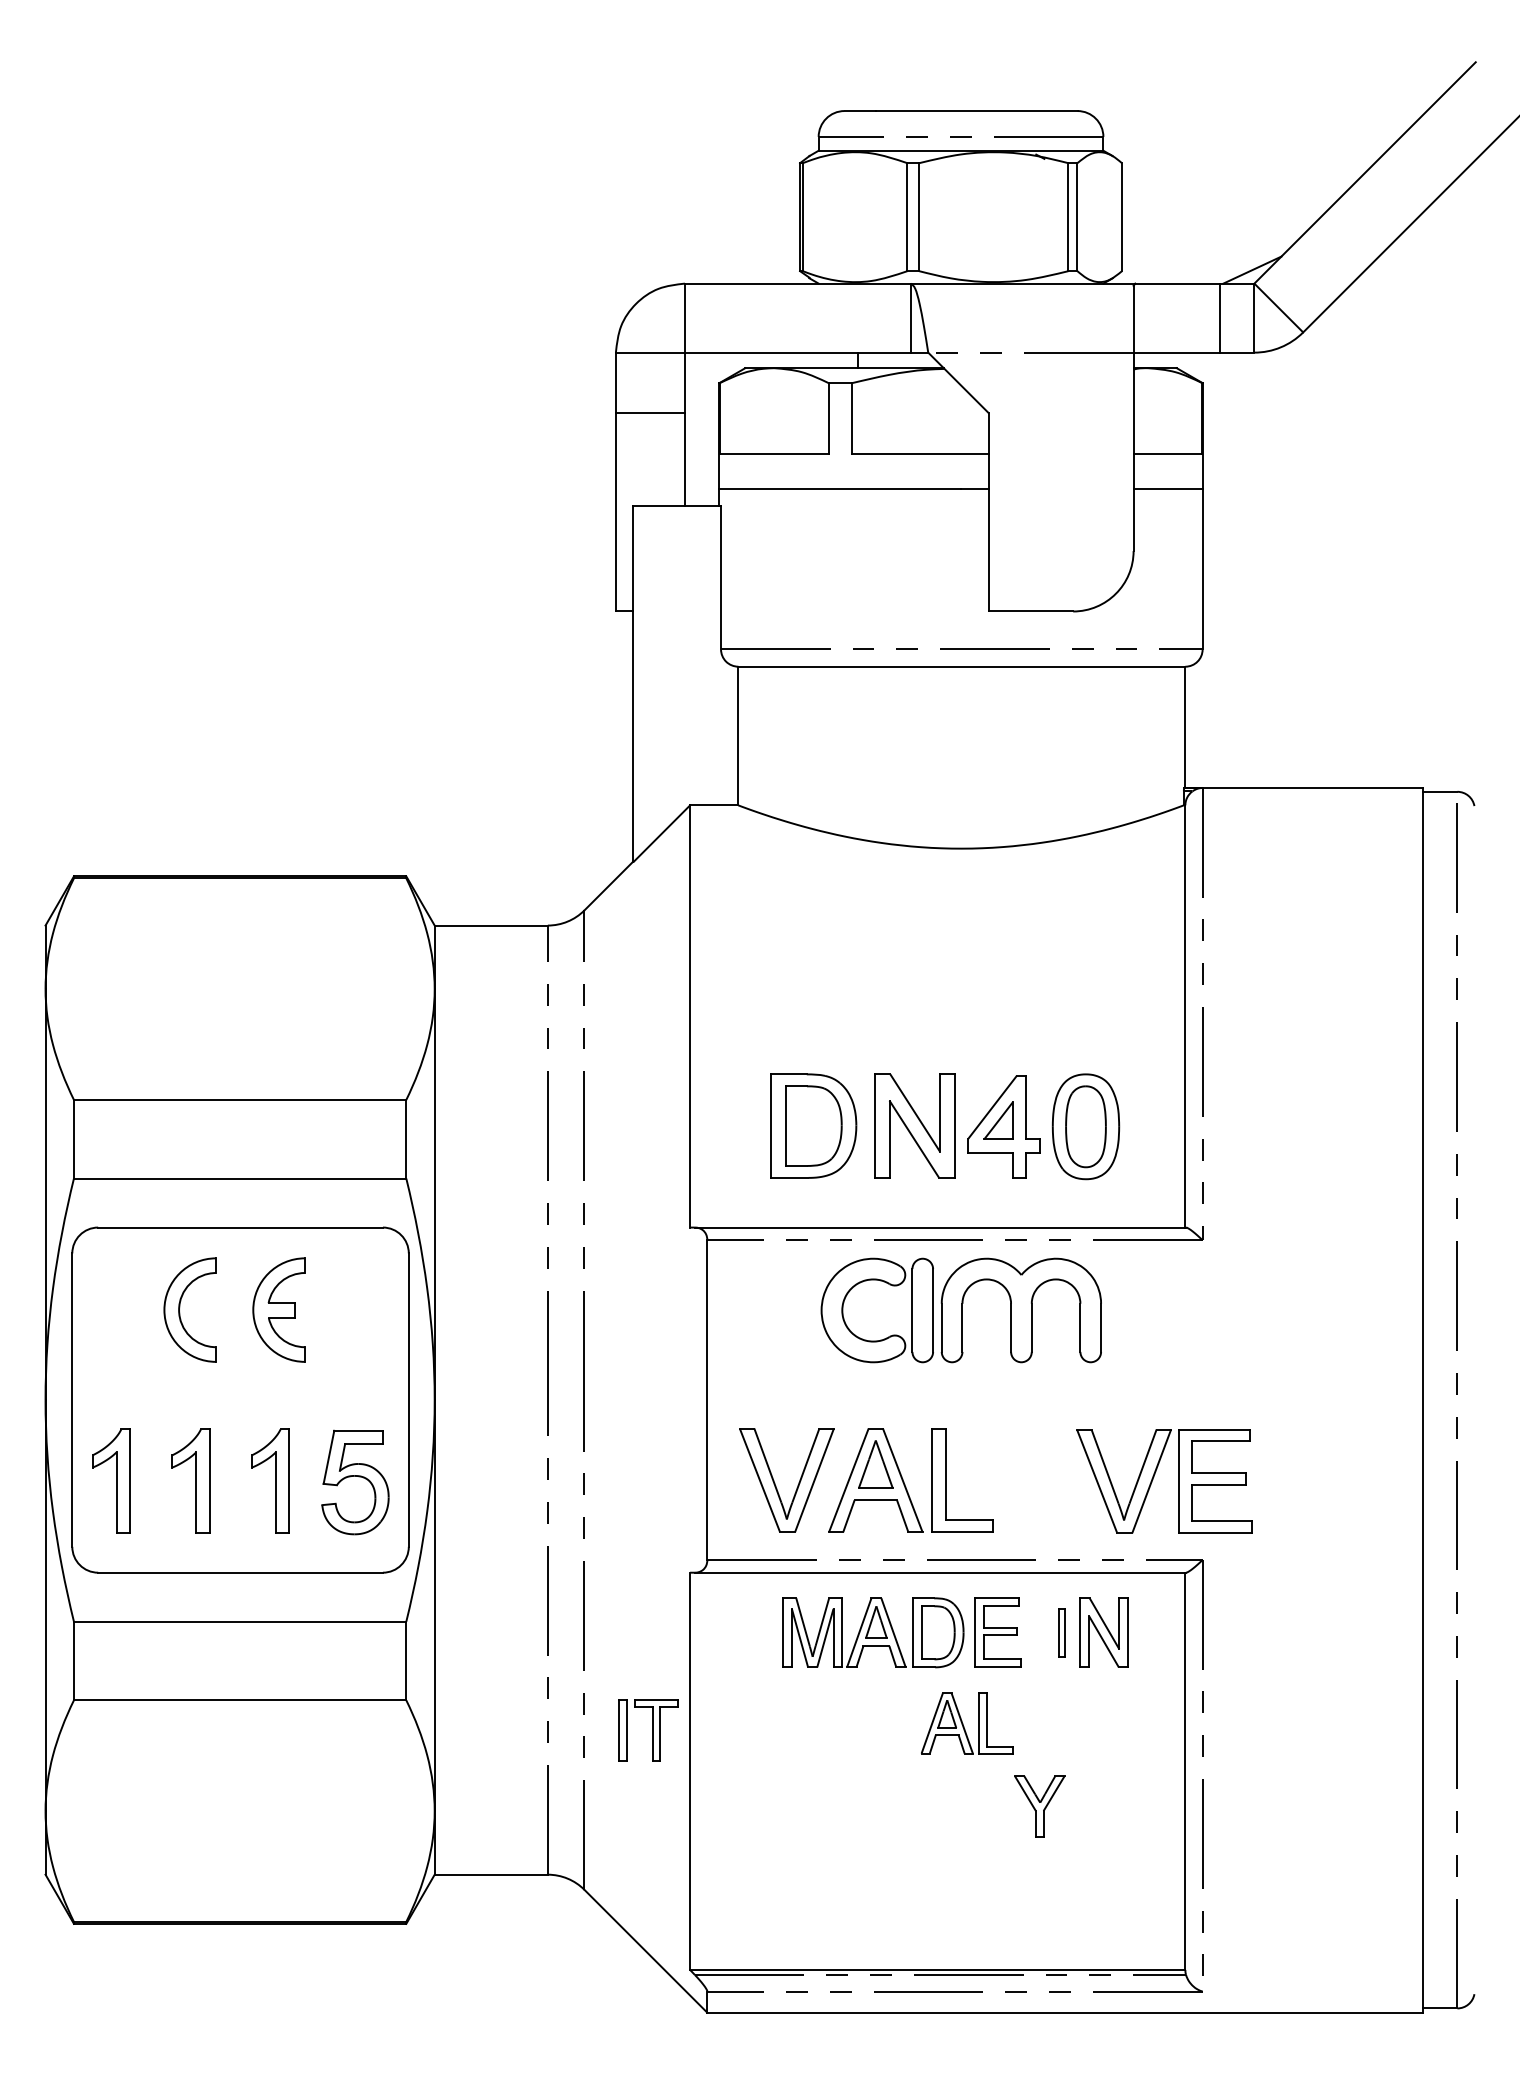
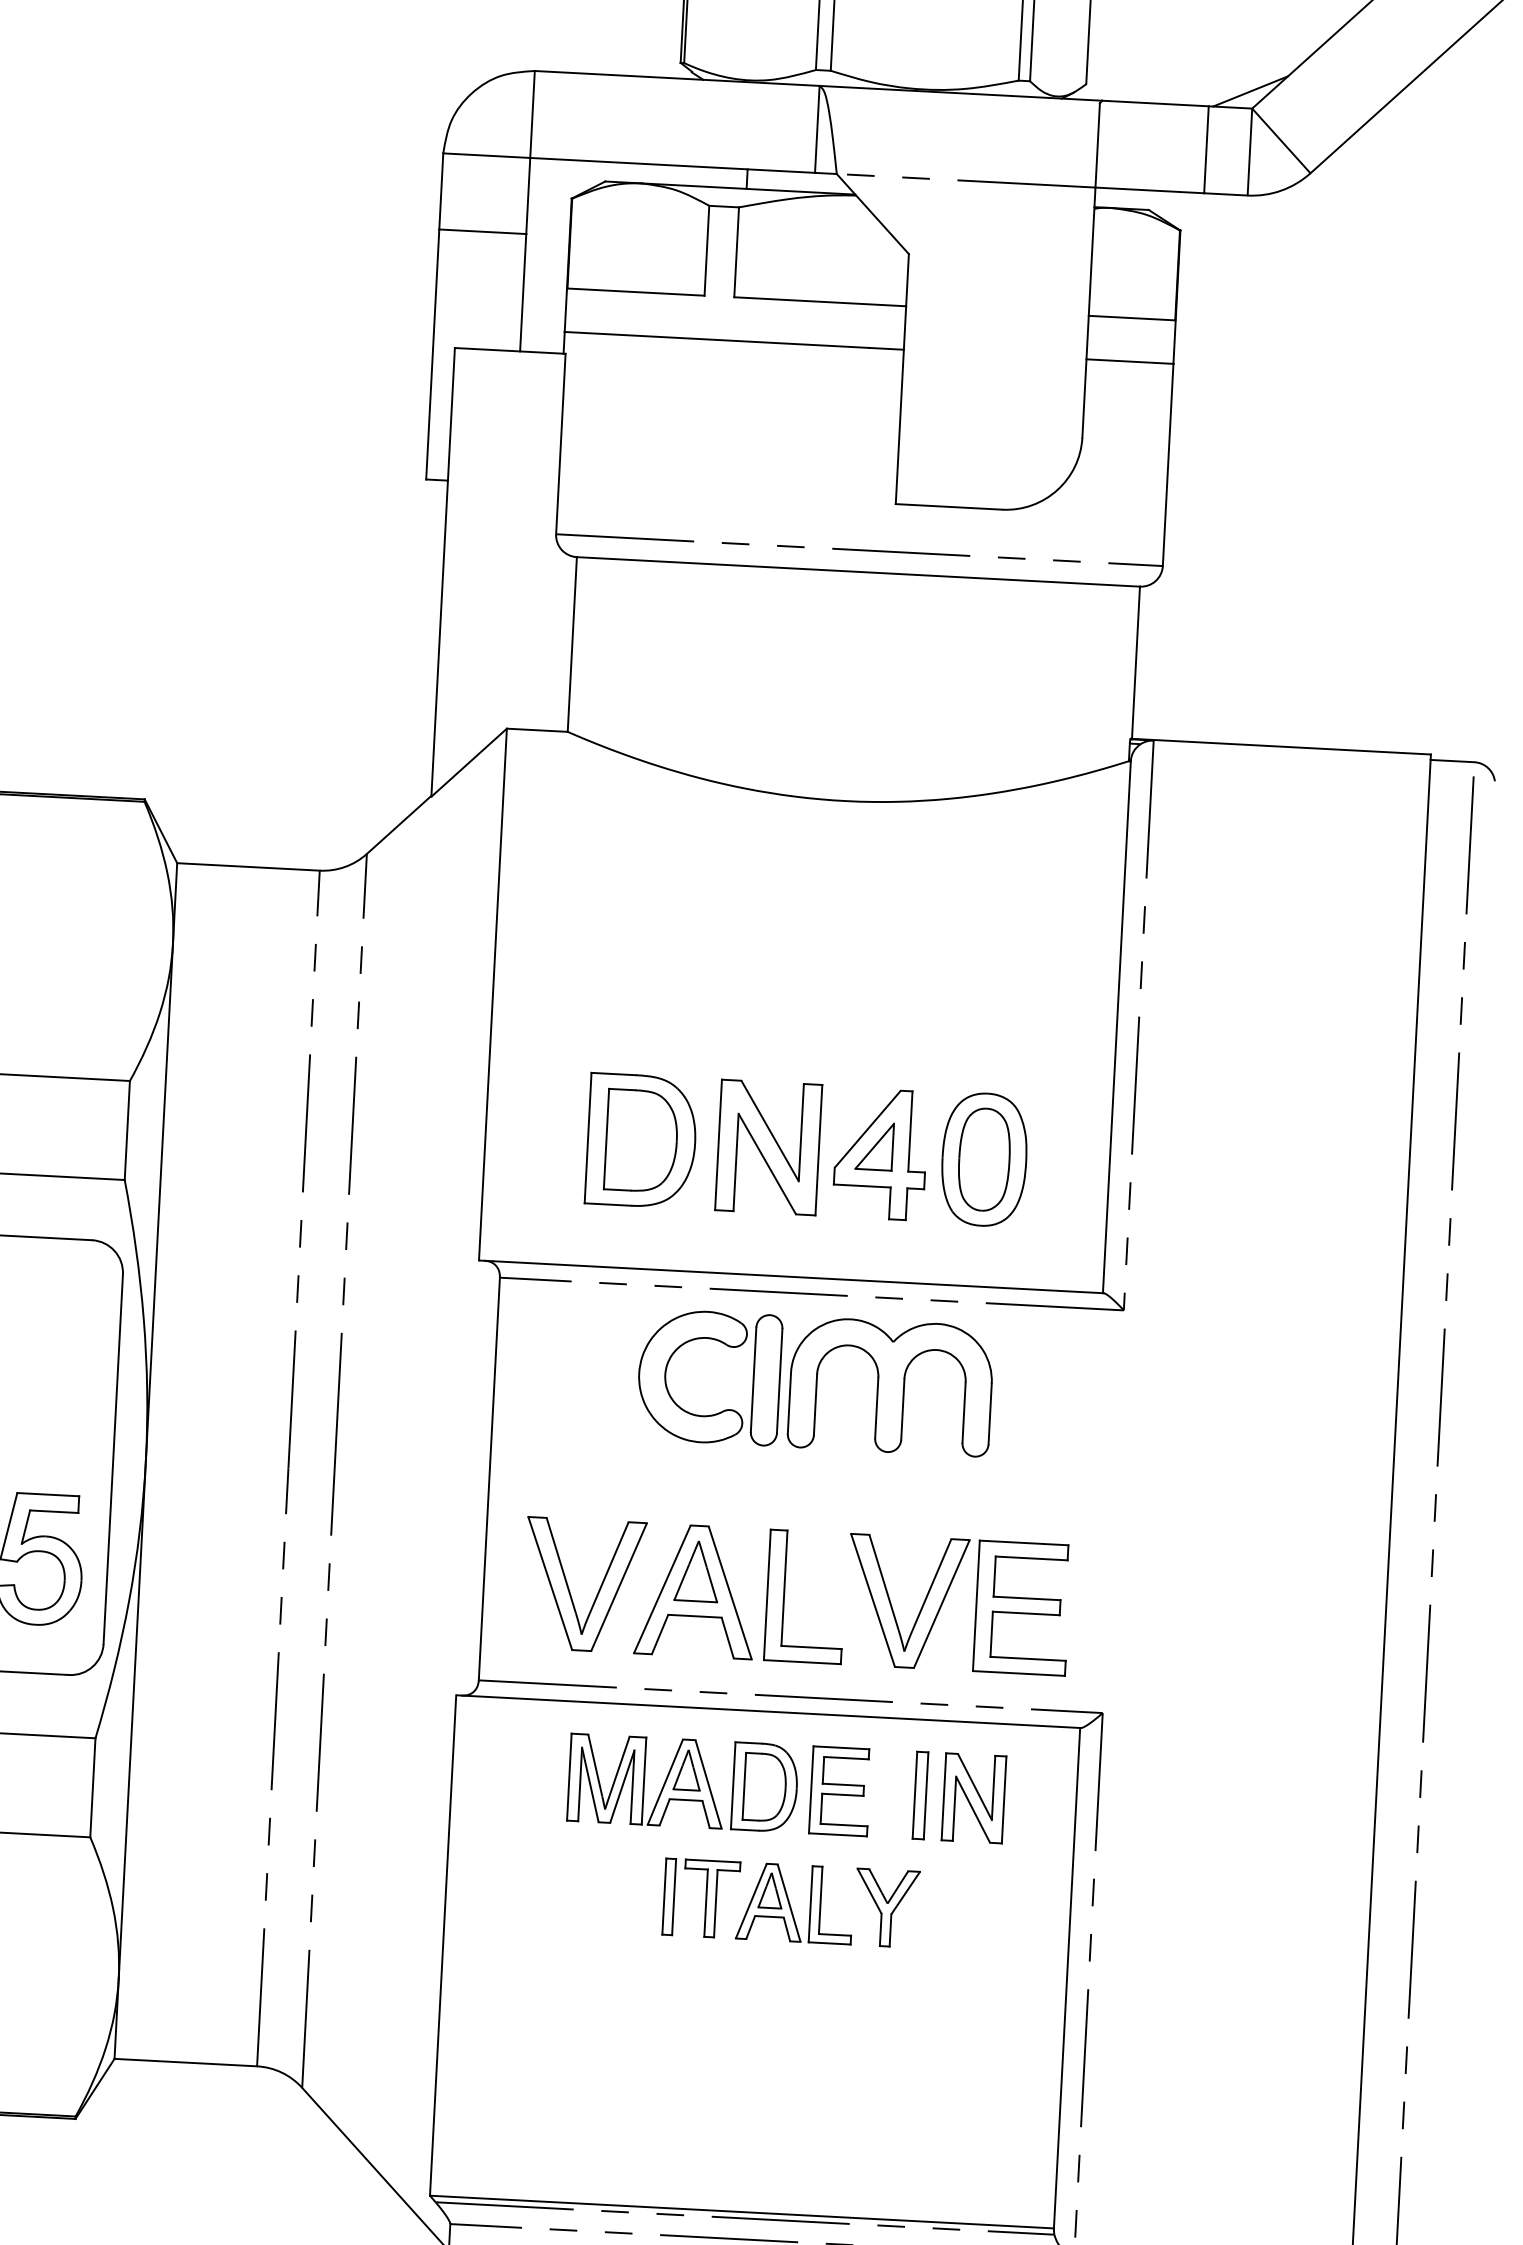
part: (1154, 1477) -> (945, 1599), moved
part: (1061, 1632) -> (920, 1795), size x1.43
part: (648, 1730) -> (701, 1898), moved
part: (1039, 1806) -> (886, 1908), moved

